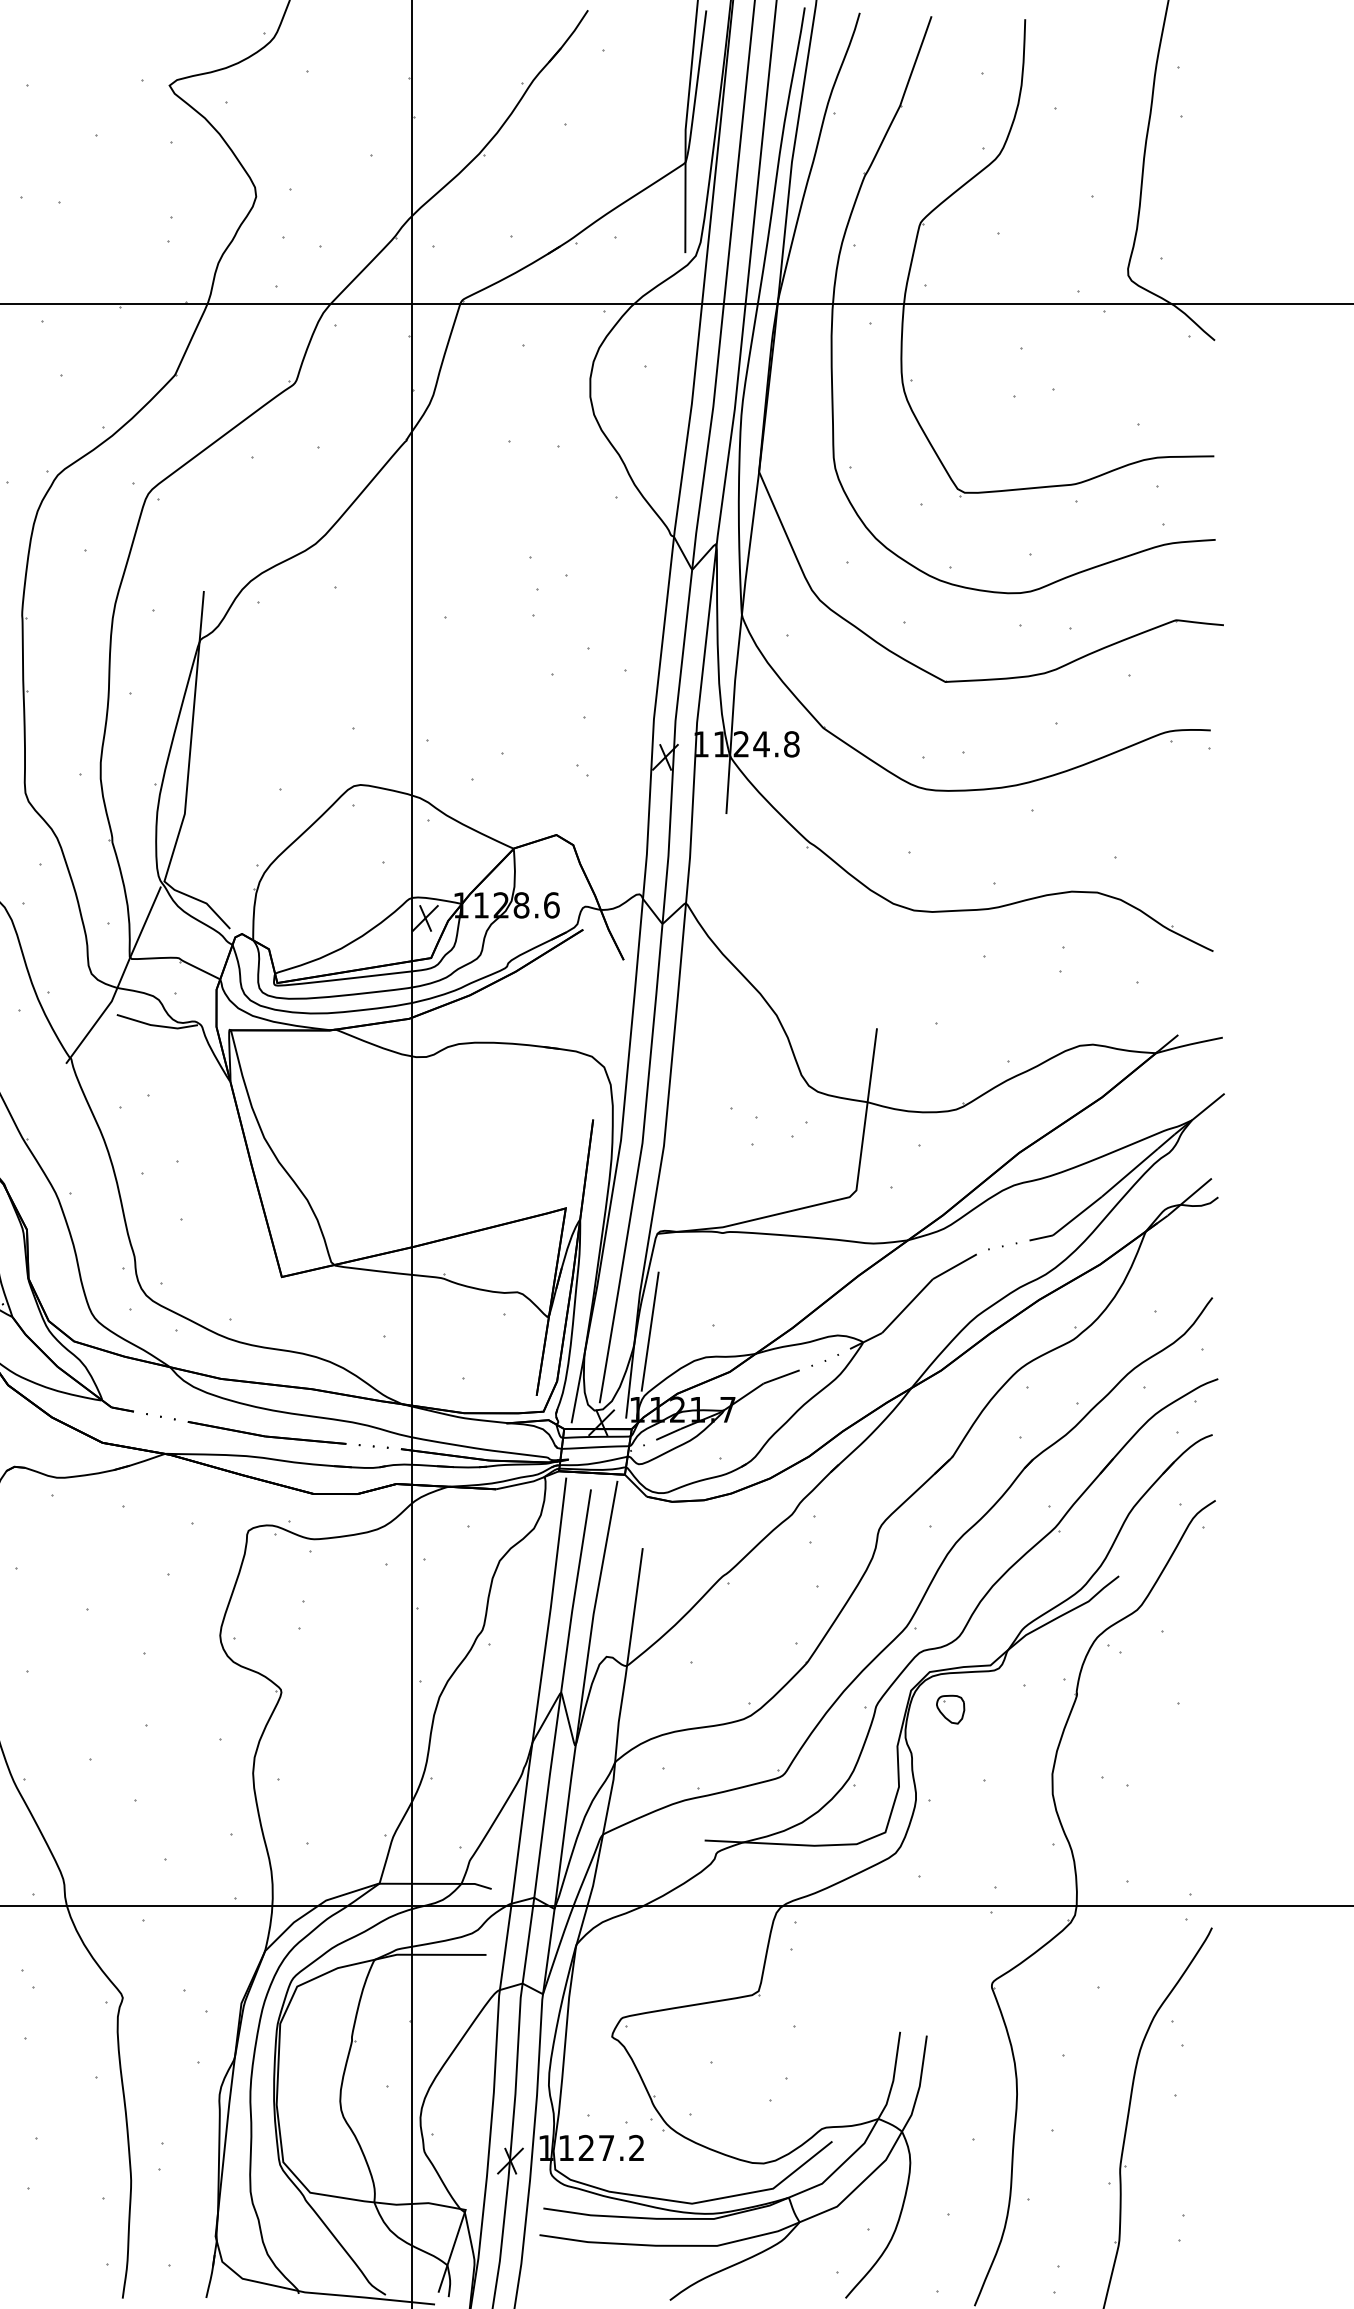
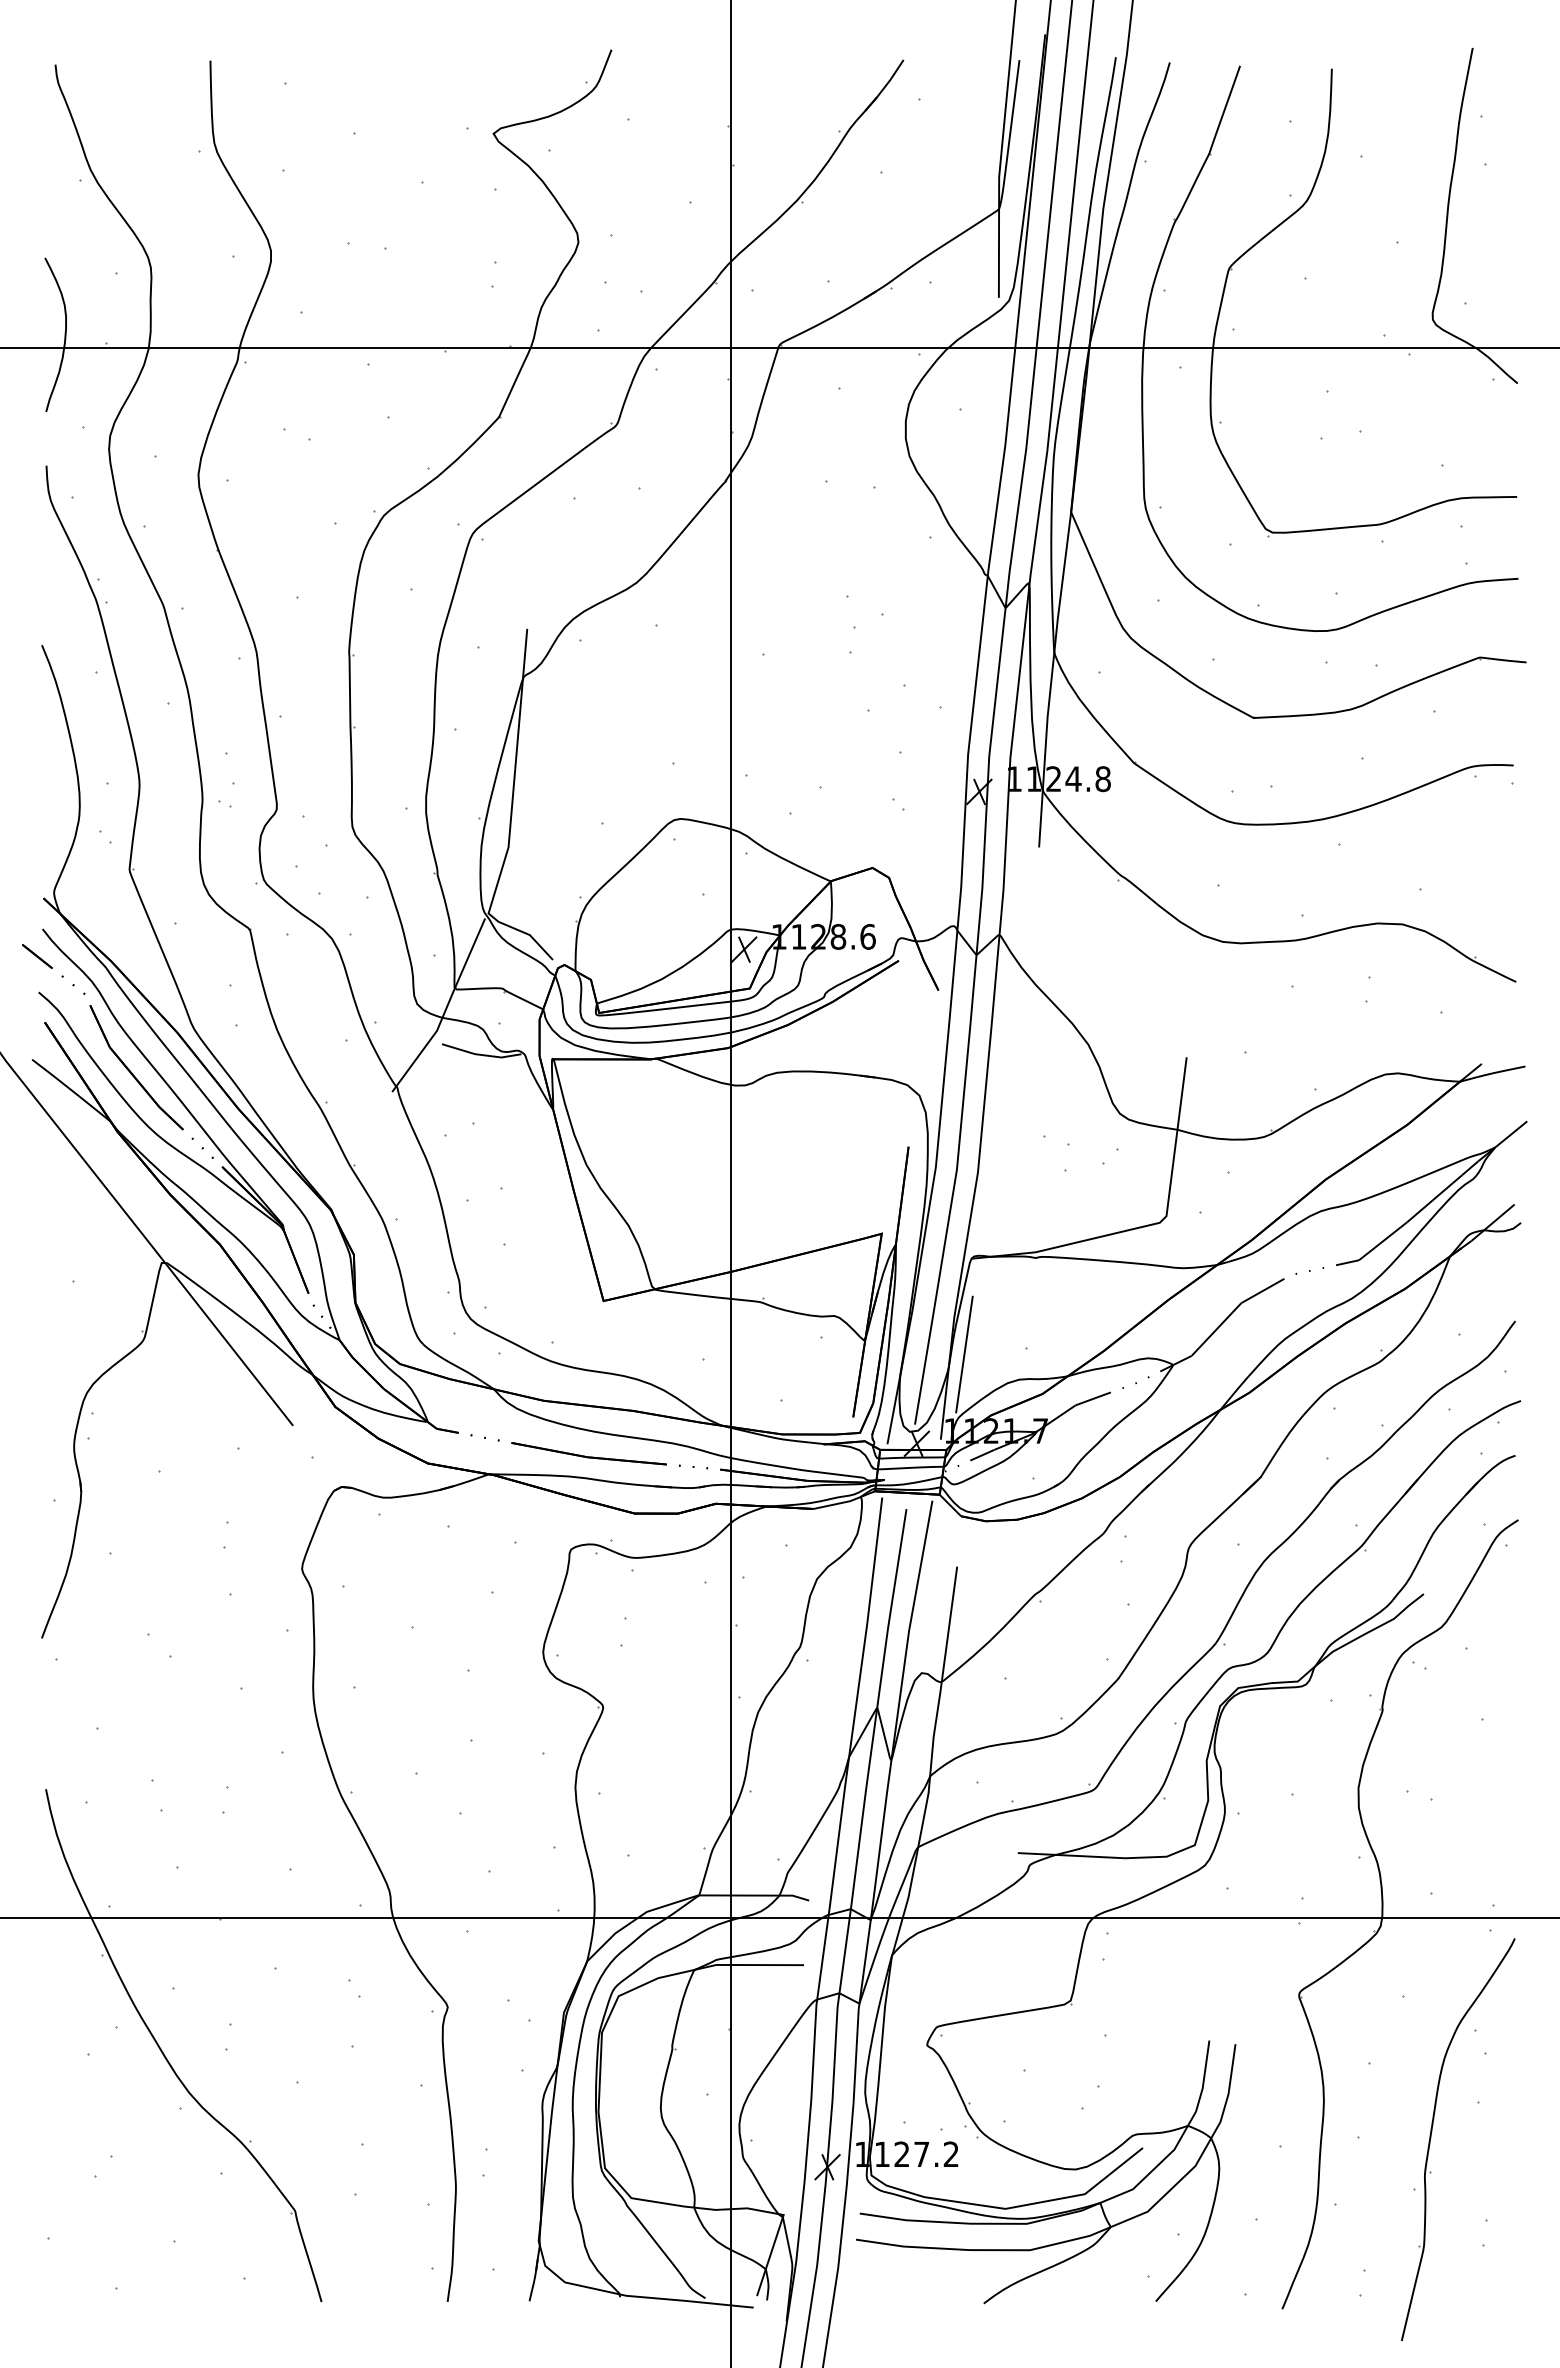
part: (950, 1709) -> (1258, 1724), removed

